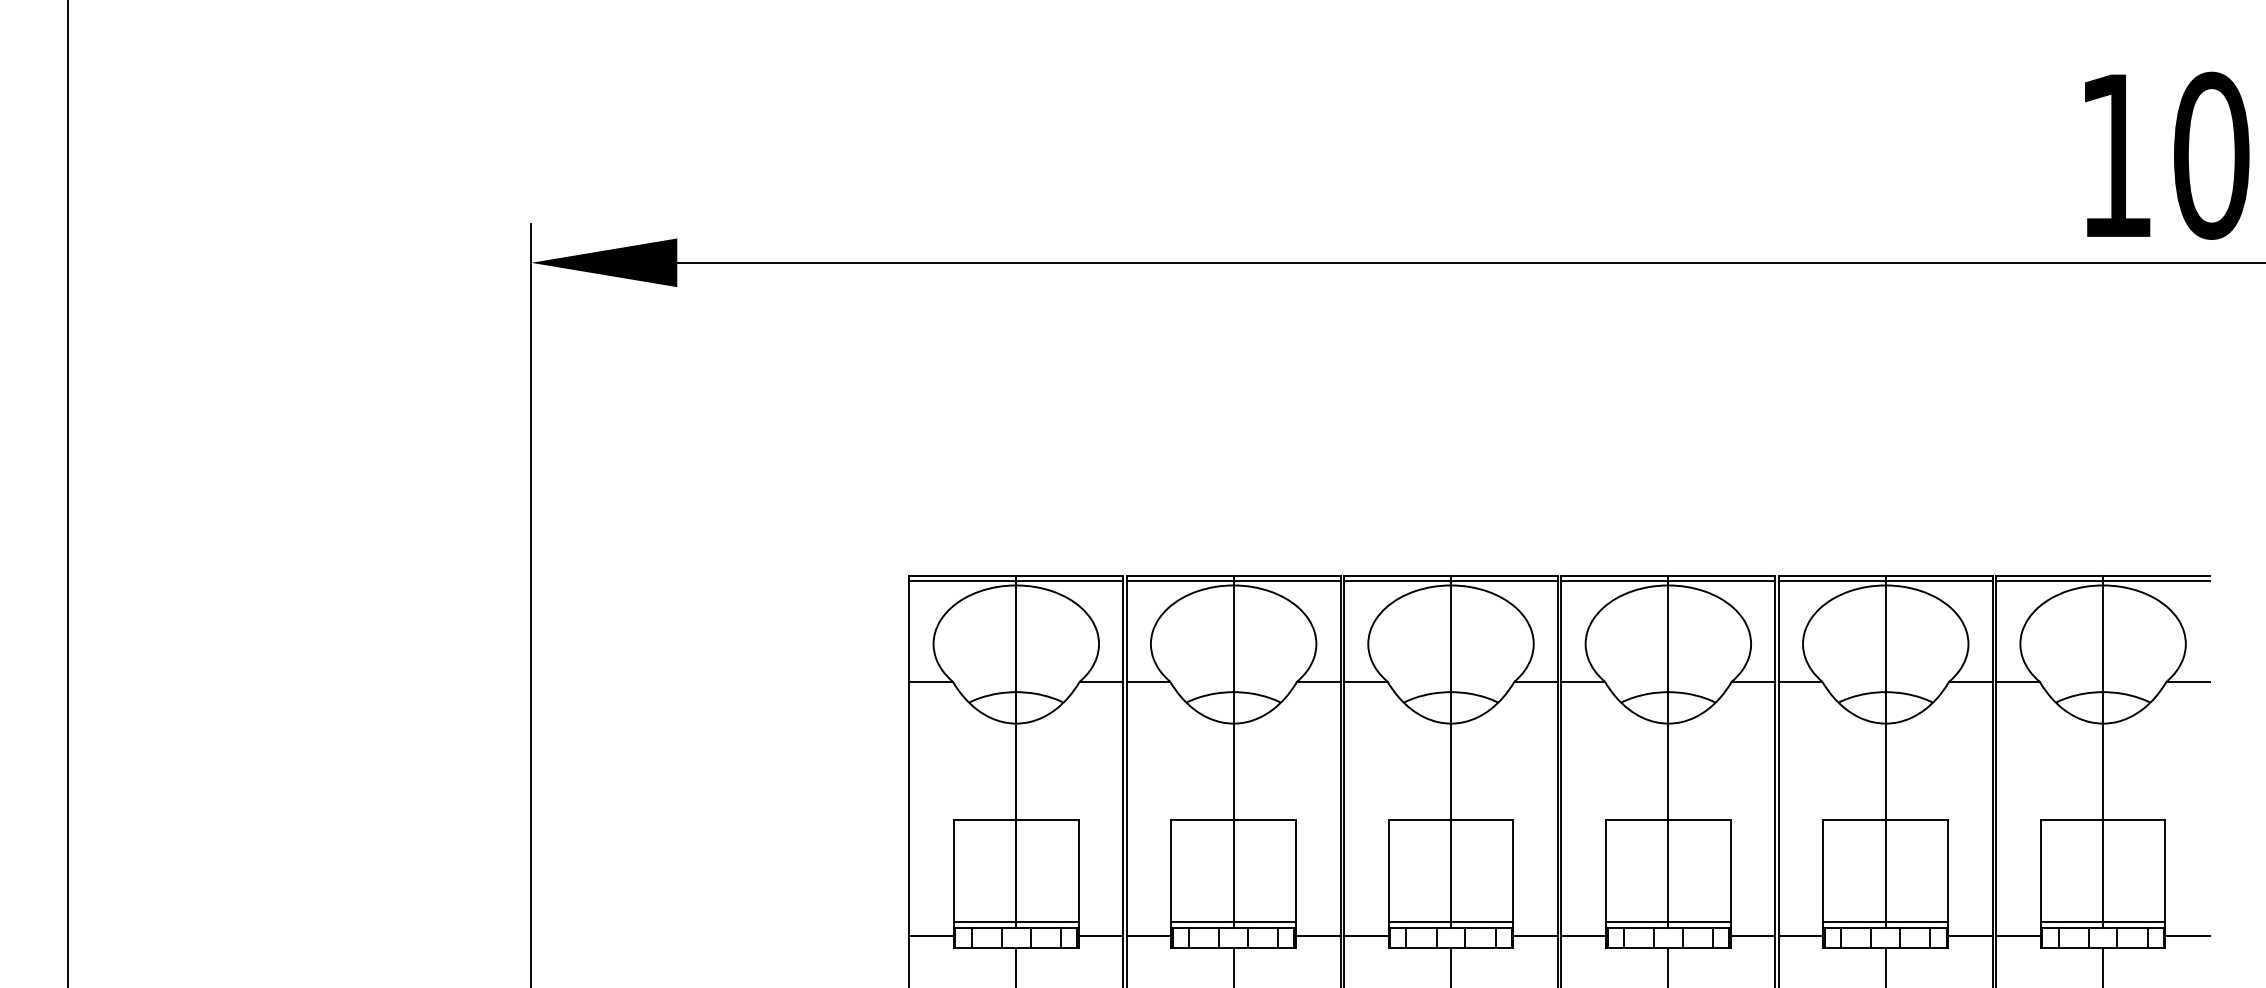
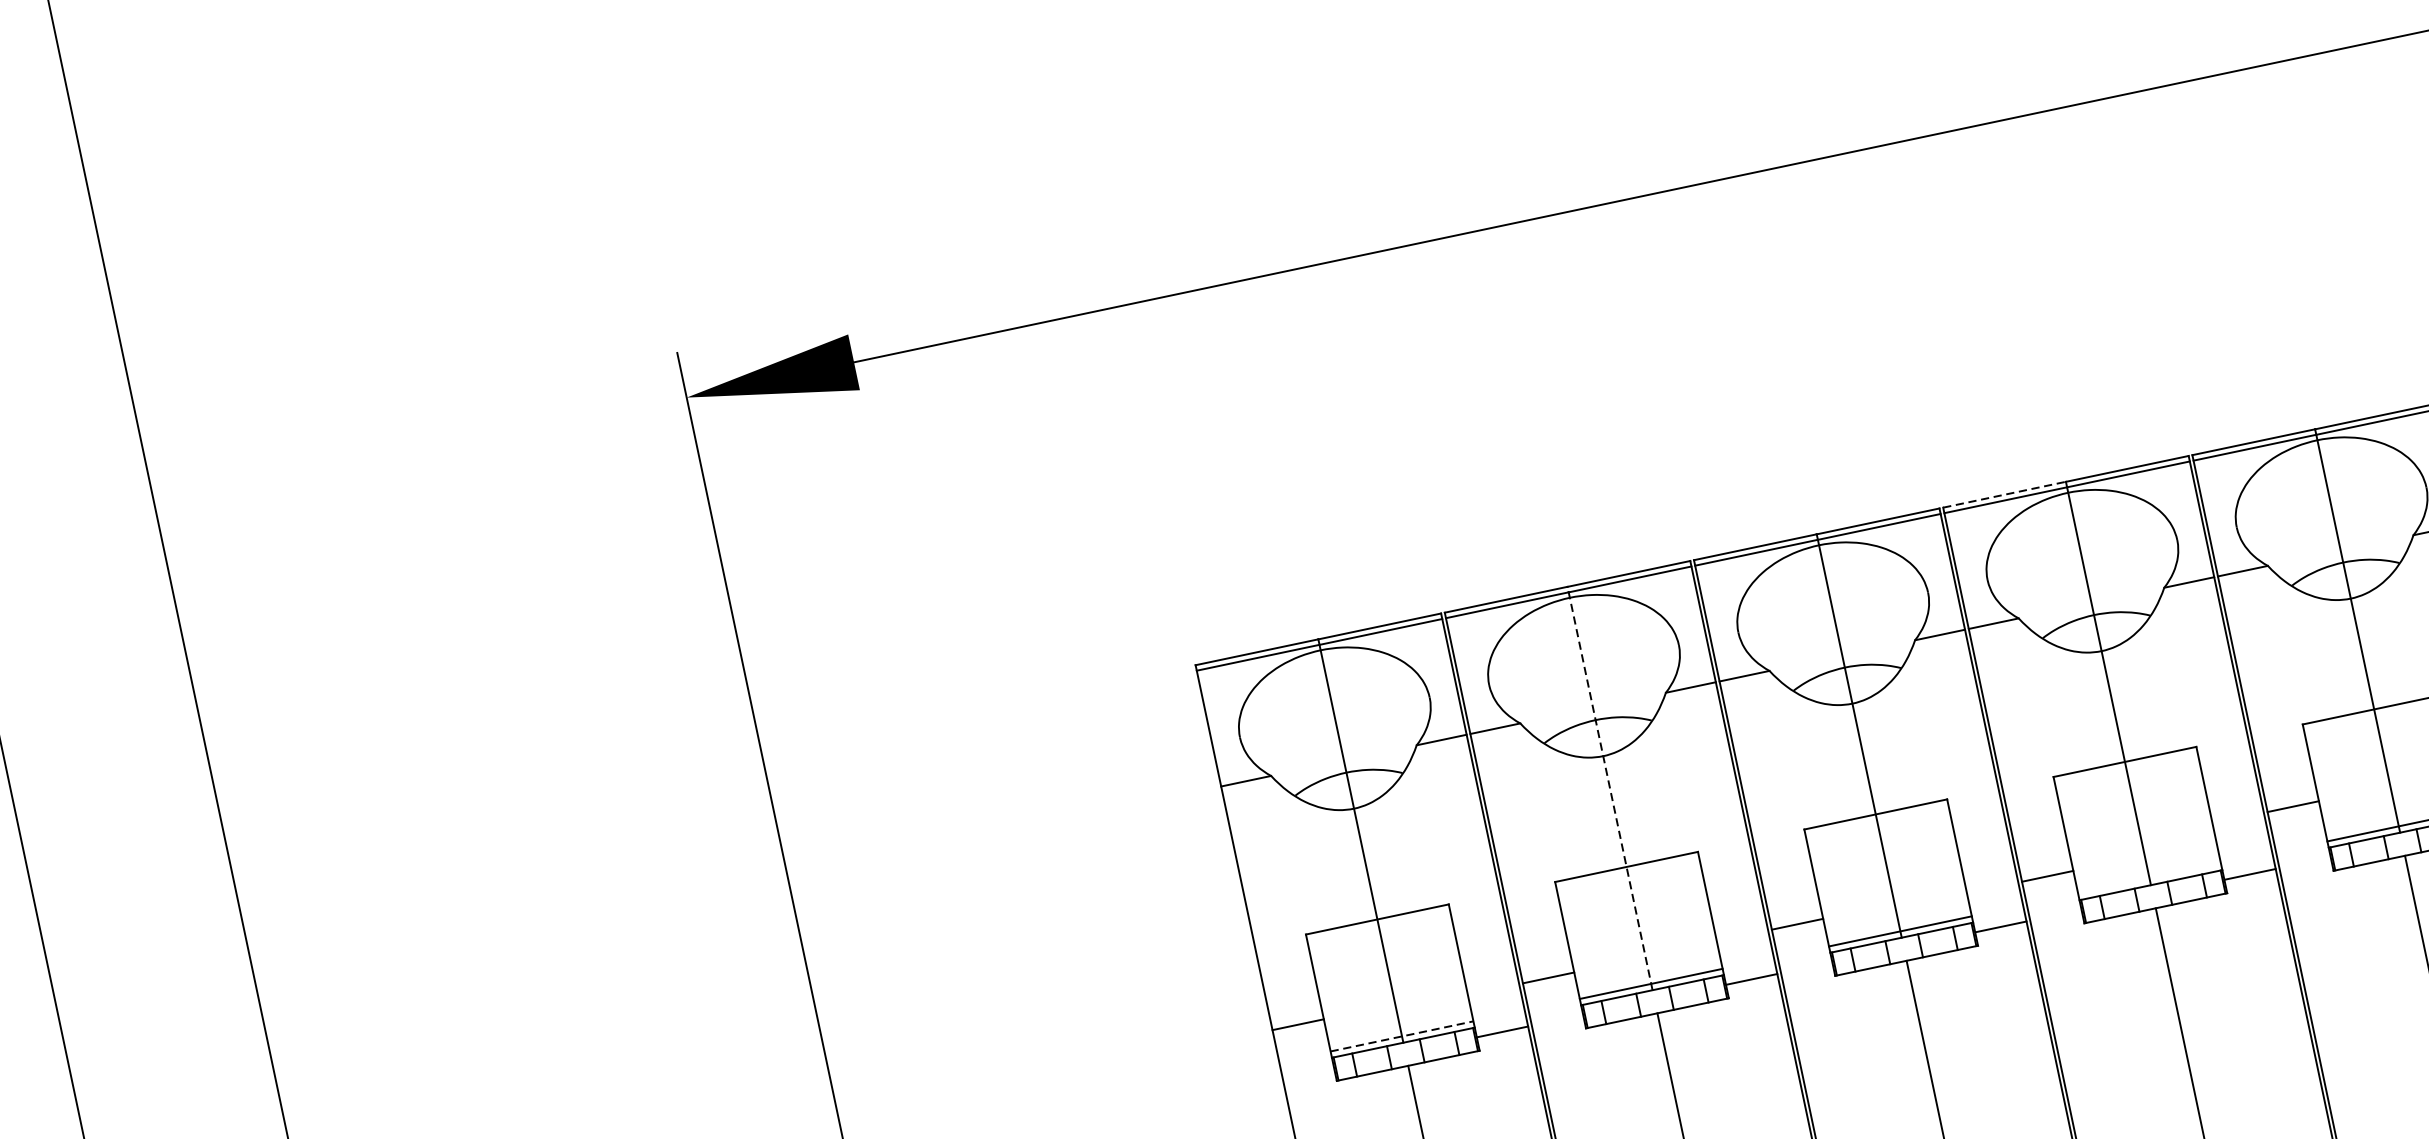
line: (1614, 575) -> (2004, 494), solid -> dashed
line: (1233, 751) -> (1609, 788), solid -> dashed
line: (1016, 922) -> (1402, 1036), solid -> dashed
line: (1668, 922) -> (2149, 879), removed
line: (931, 936) -> (1298, 1025), moved
line: (1148, 936) -> (1548, 978), moved
line: (1365, 936) -> (1796, 924), moved
line: (1583, 936) -> (2047, 876), moved
line: (1800, 936) -> (2292, 807), moved

